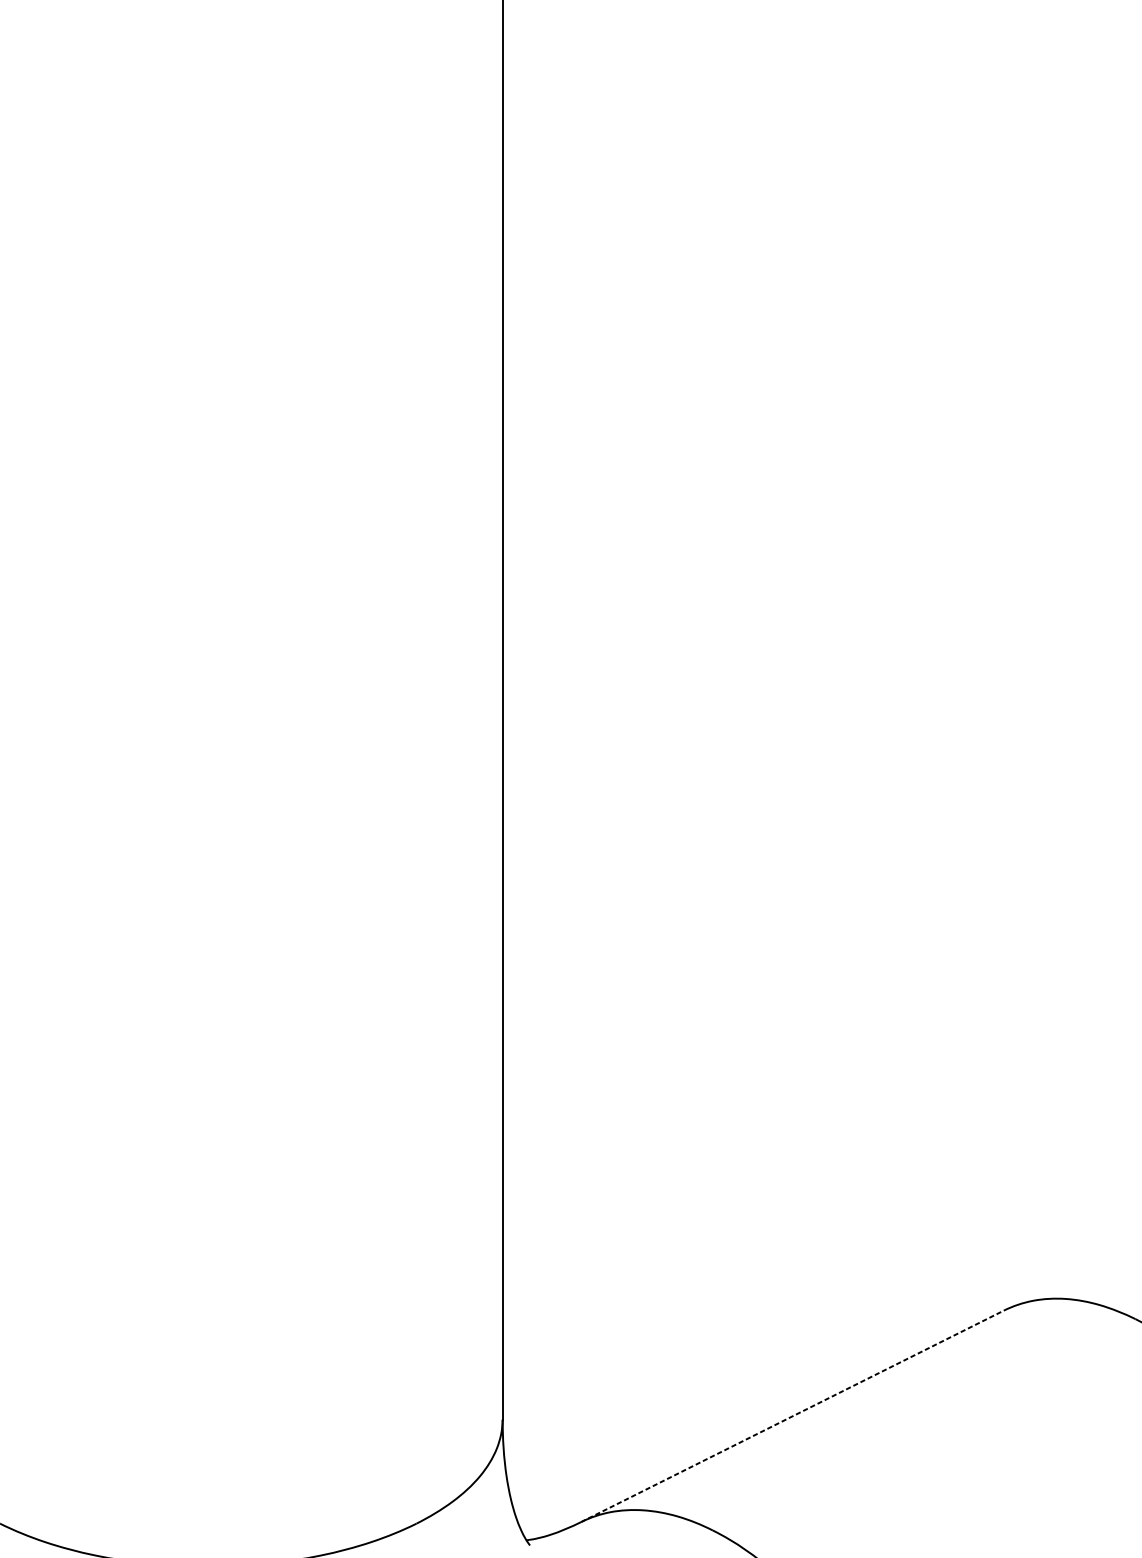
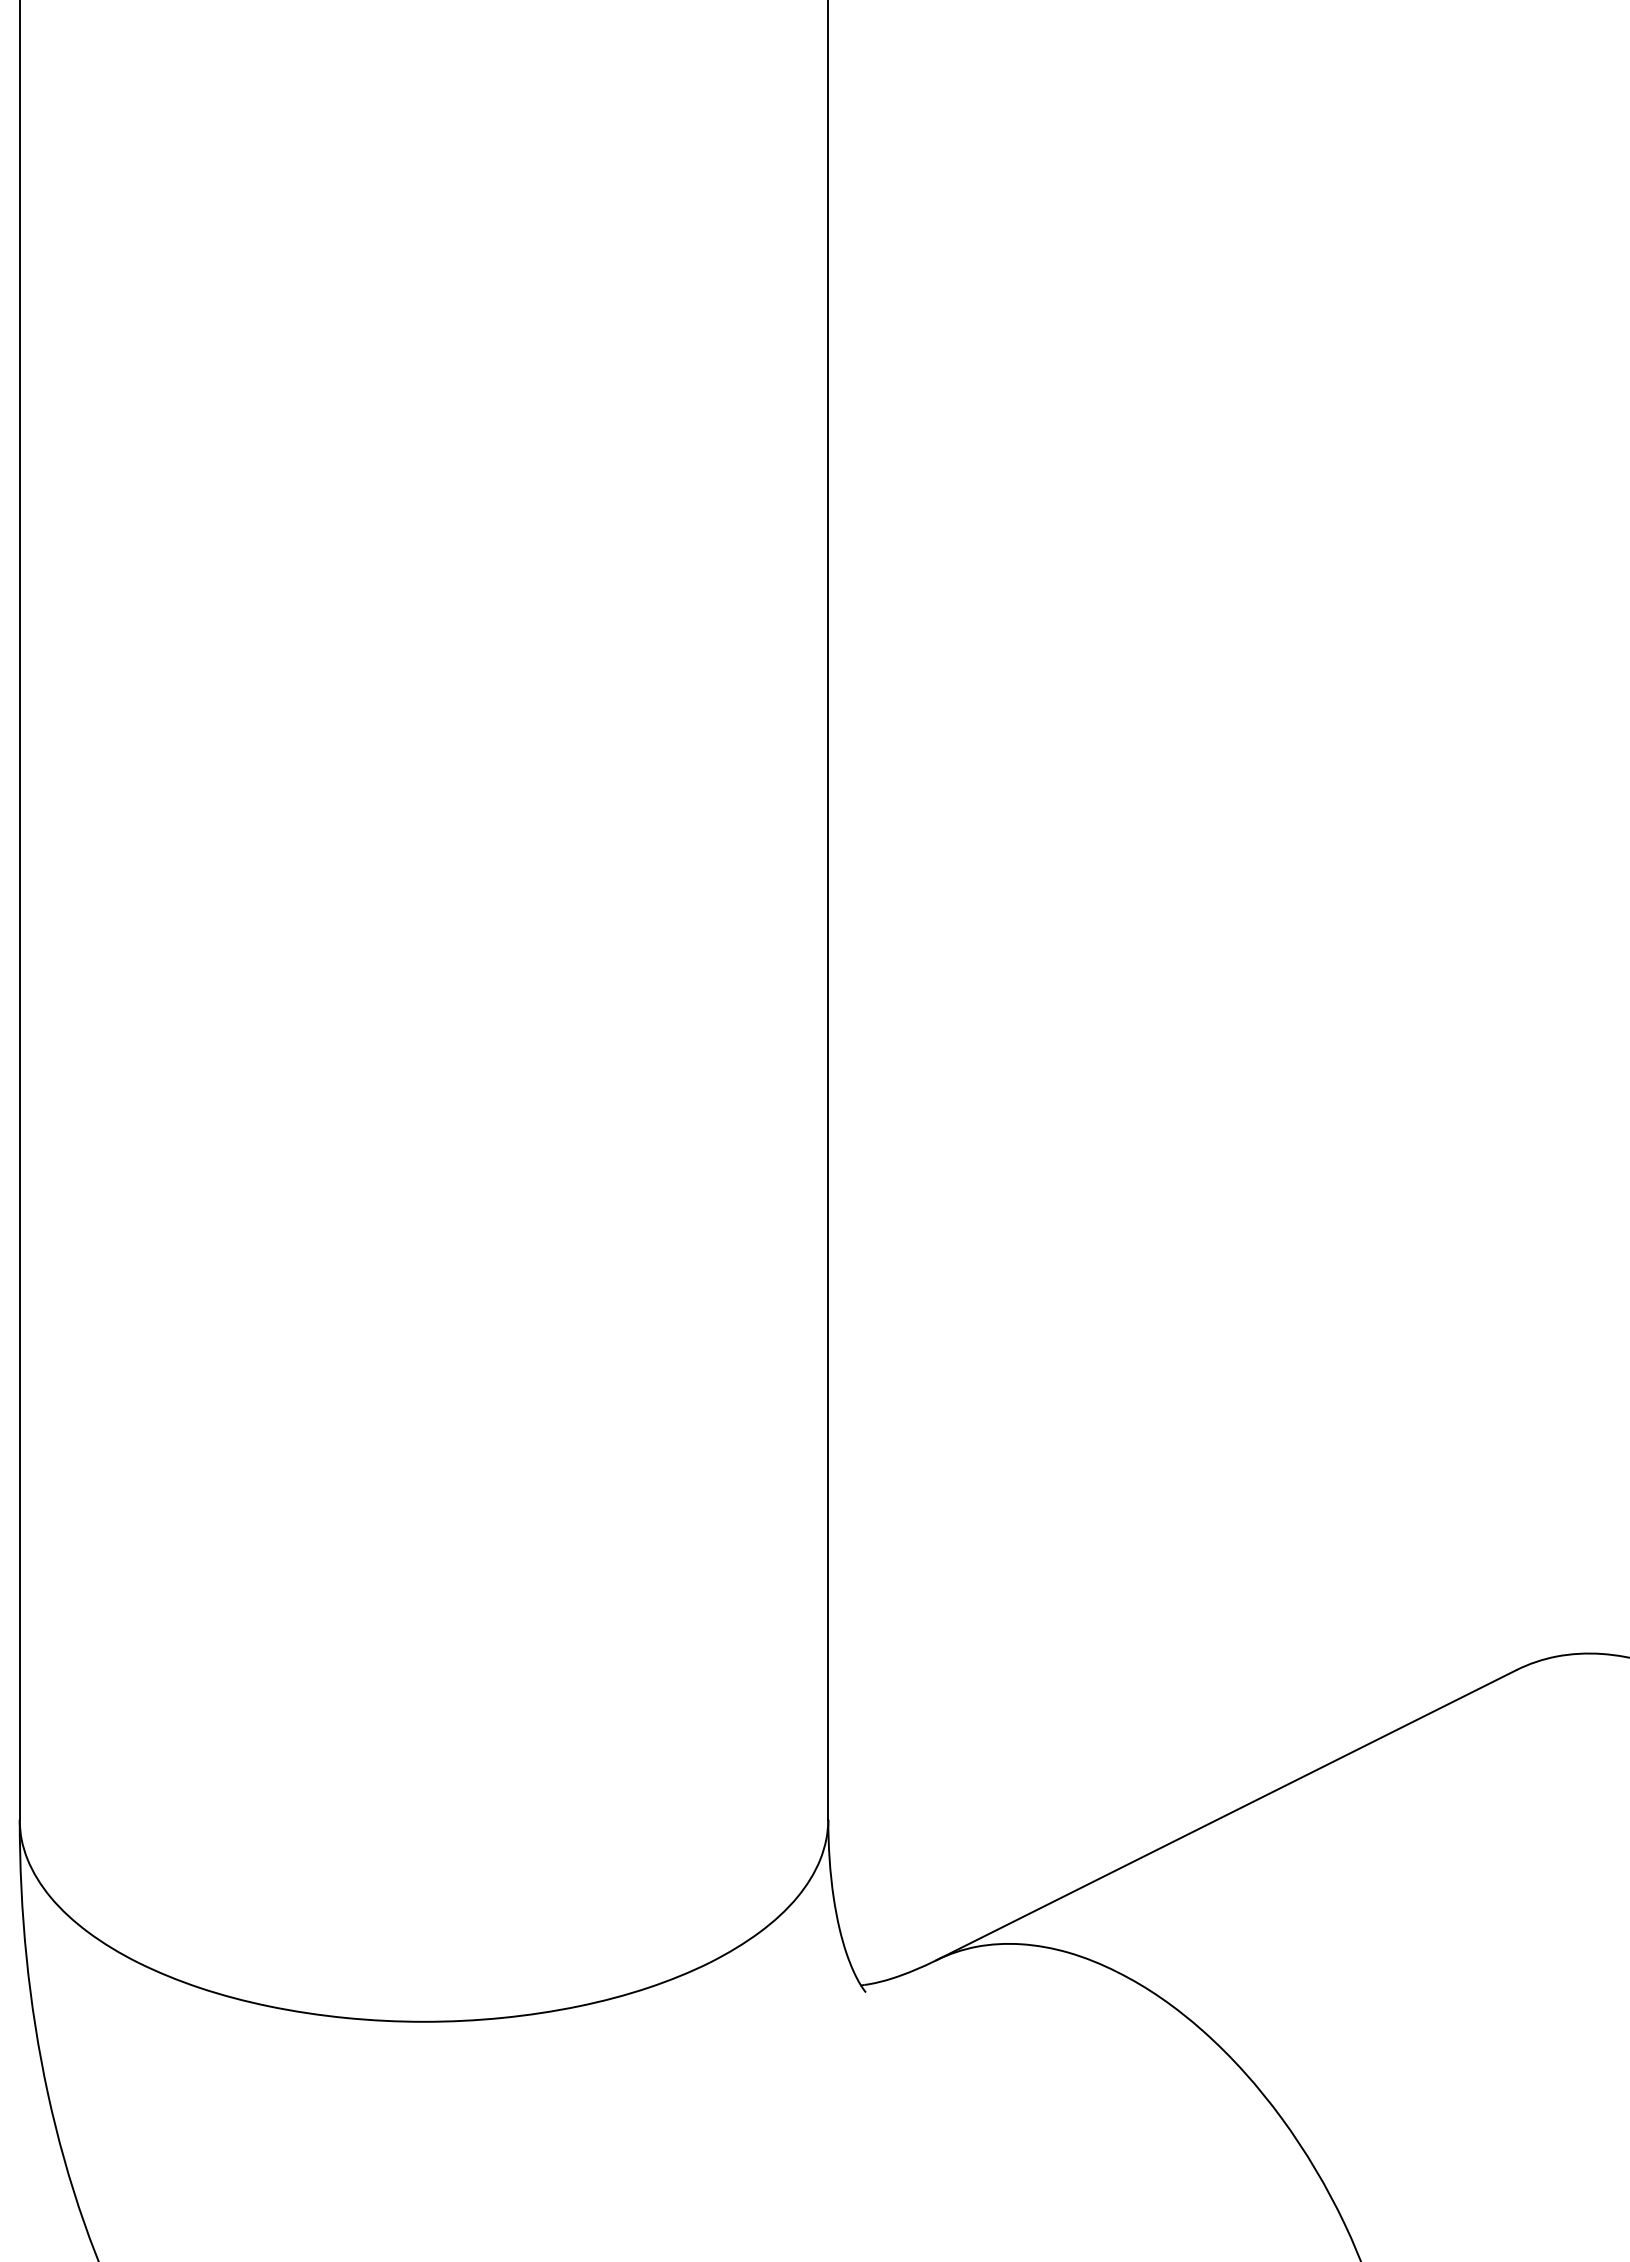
line: (792, 1416) -> (1226, 1815), dashed -> solid

